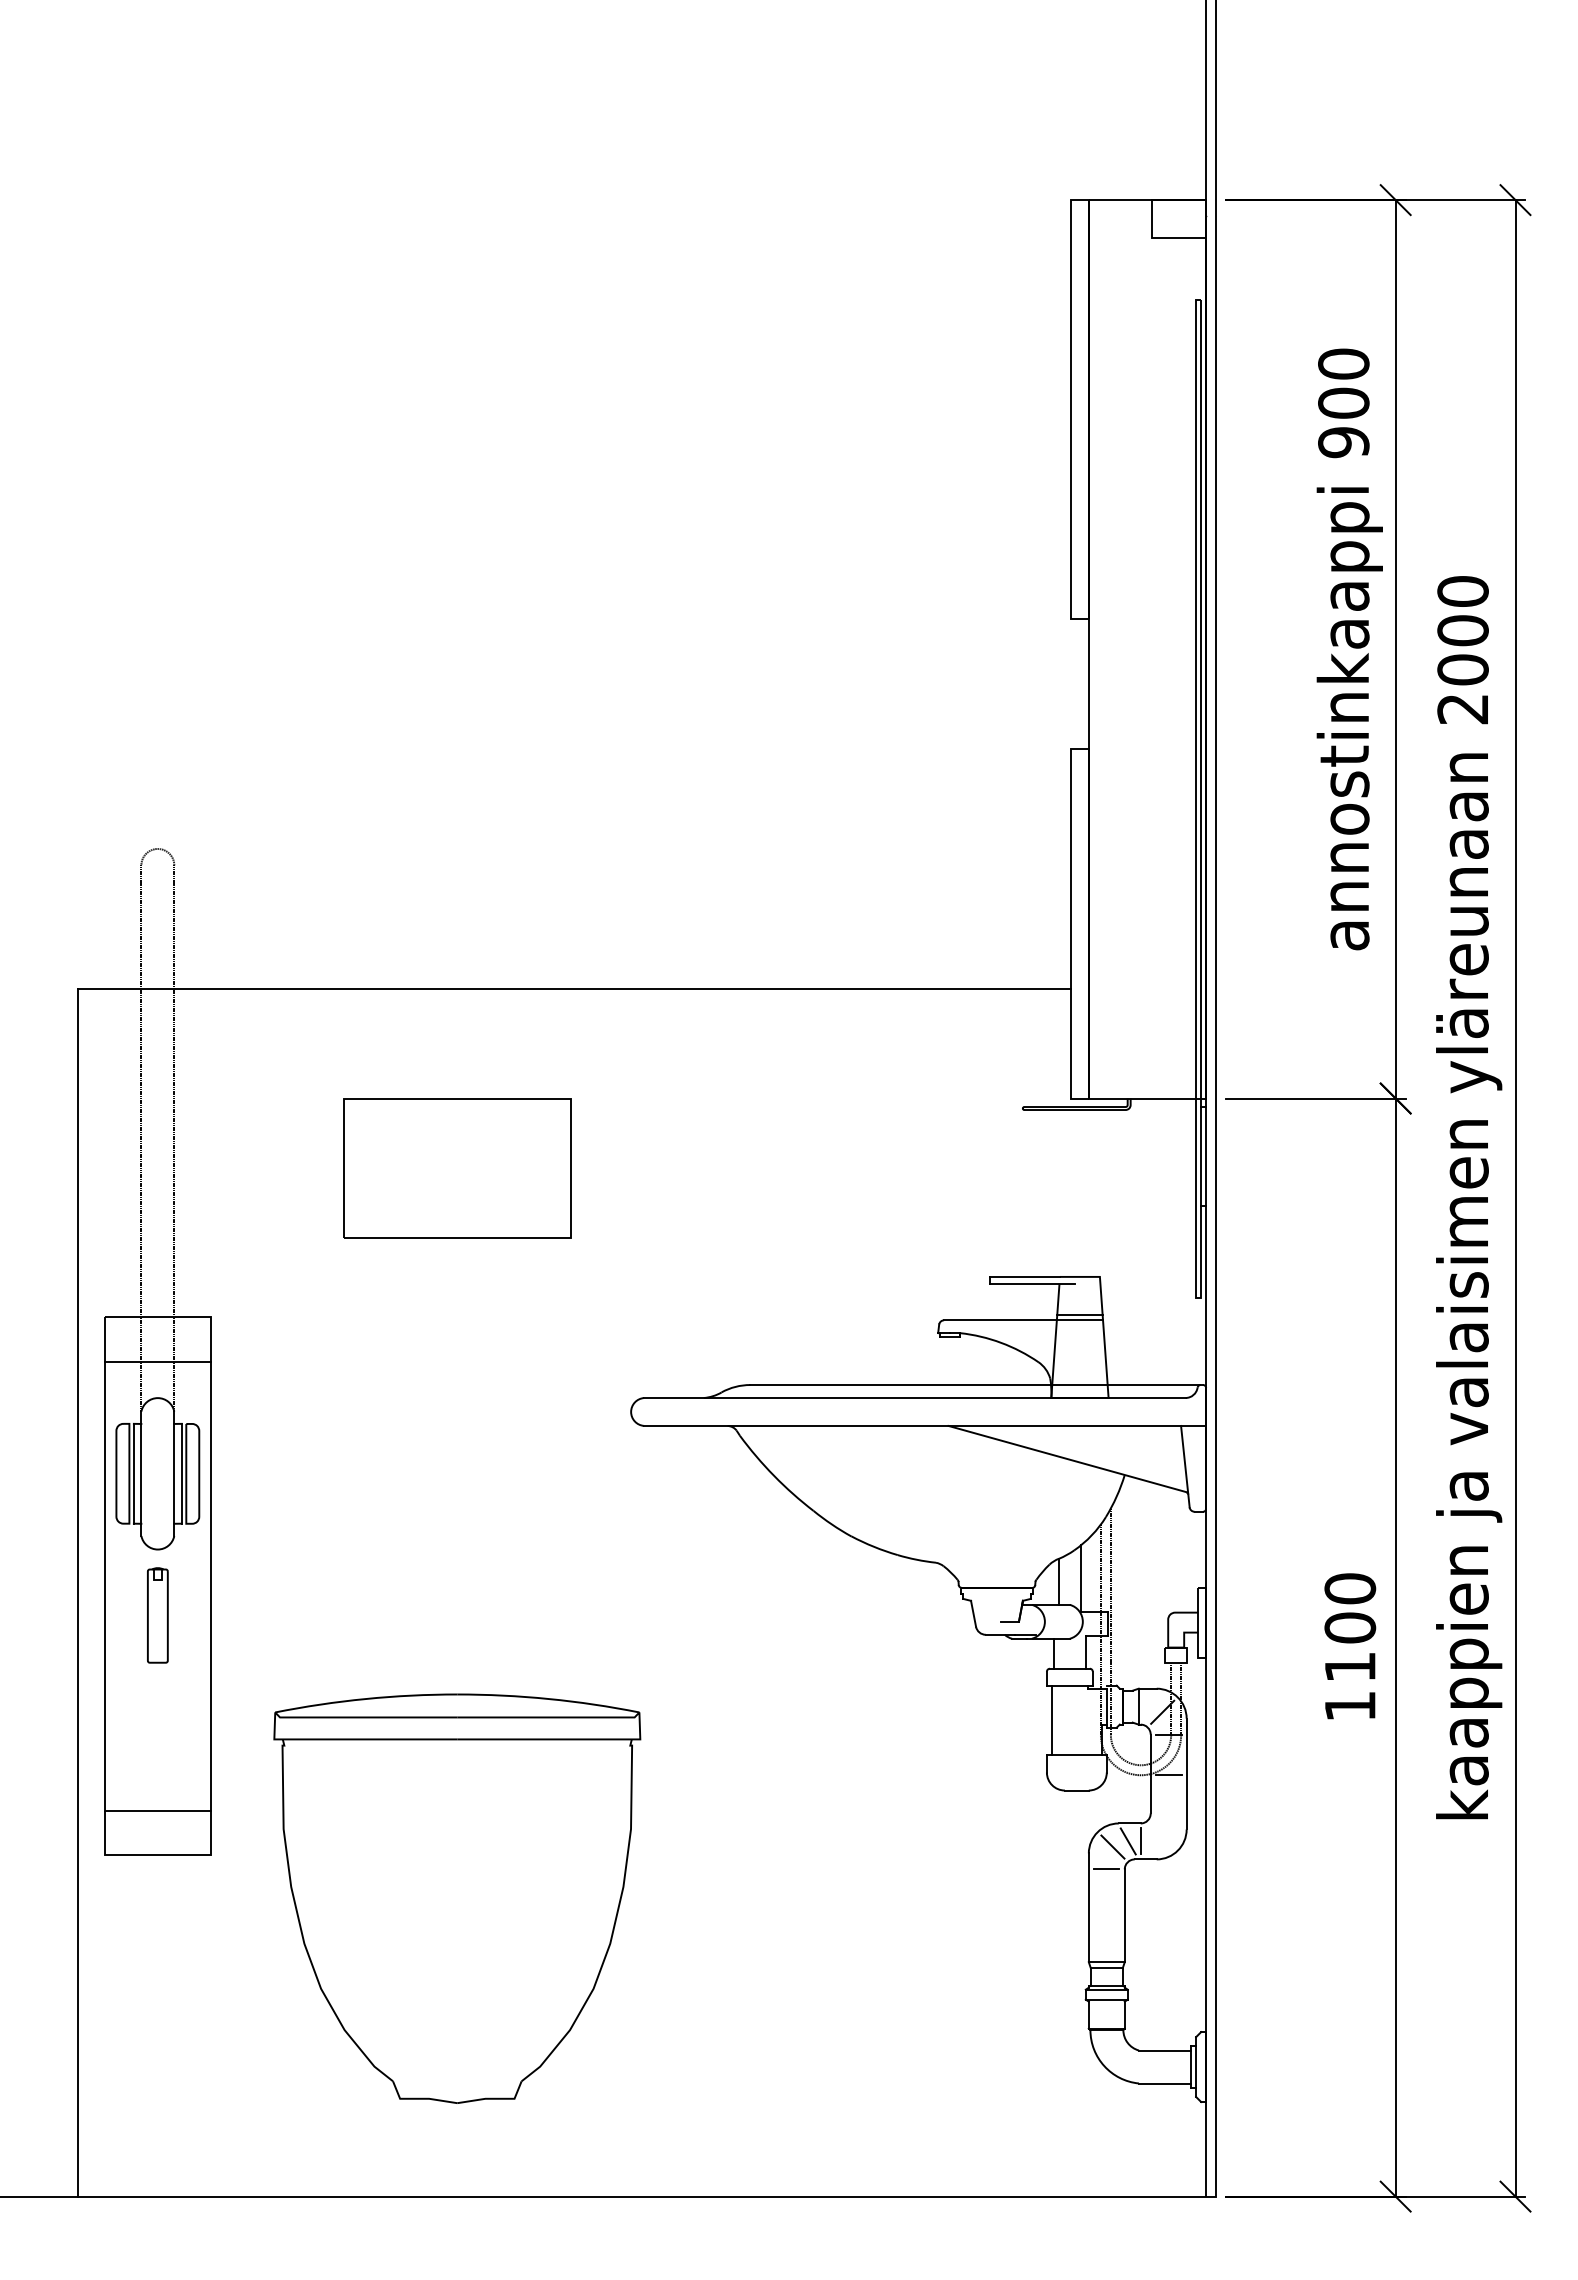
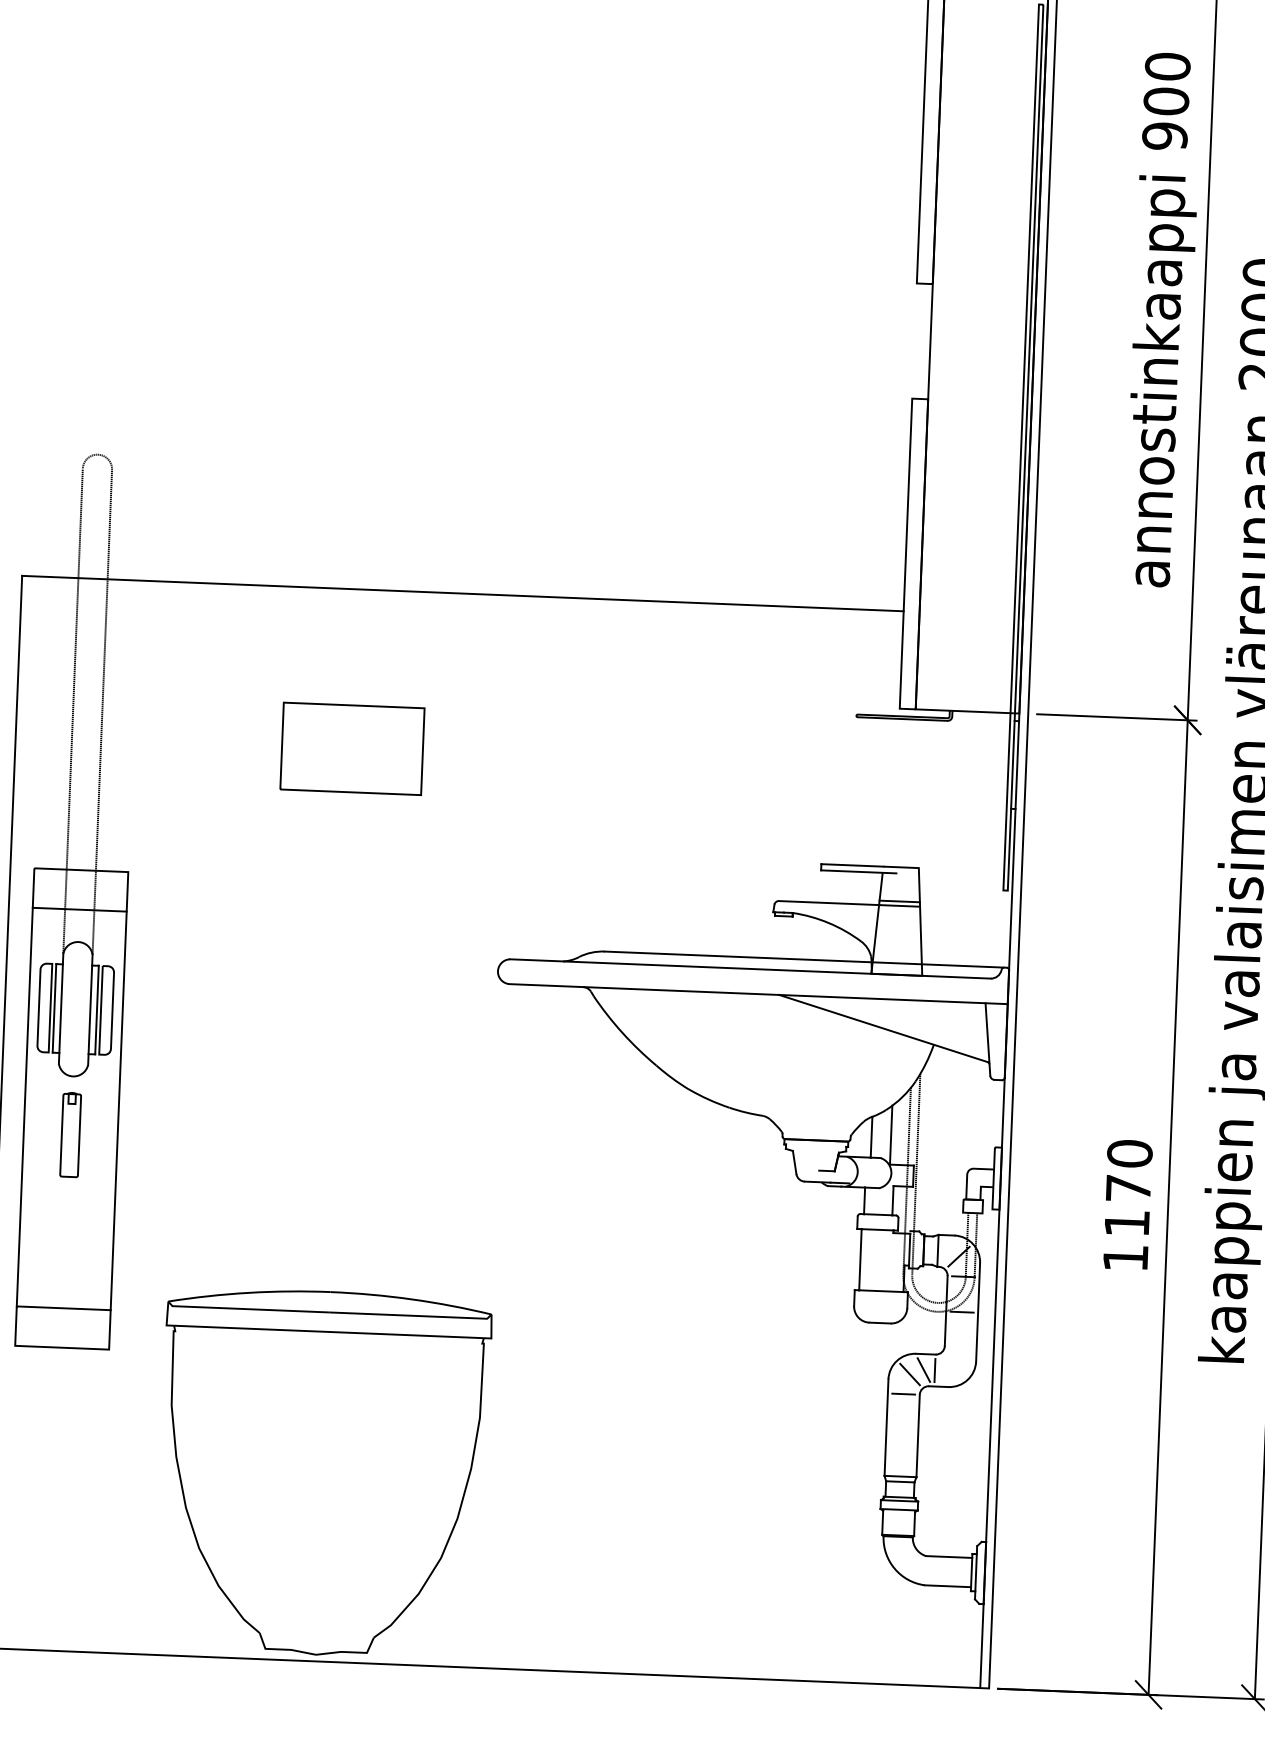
part: (457, 1168) -> (352, 748), size x0.7
text: (1350, 1627) -> (1128, 1188), 1100 -> 1170
part: (457, 1898) -> (323, 1473), moved

